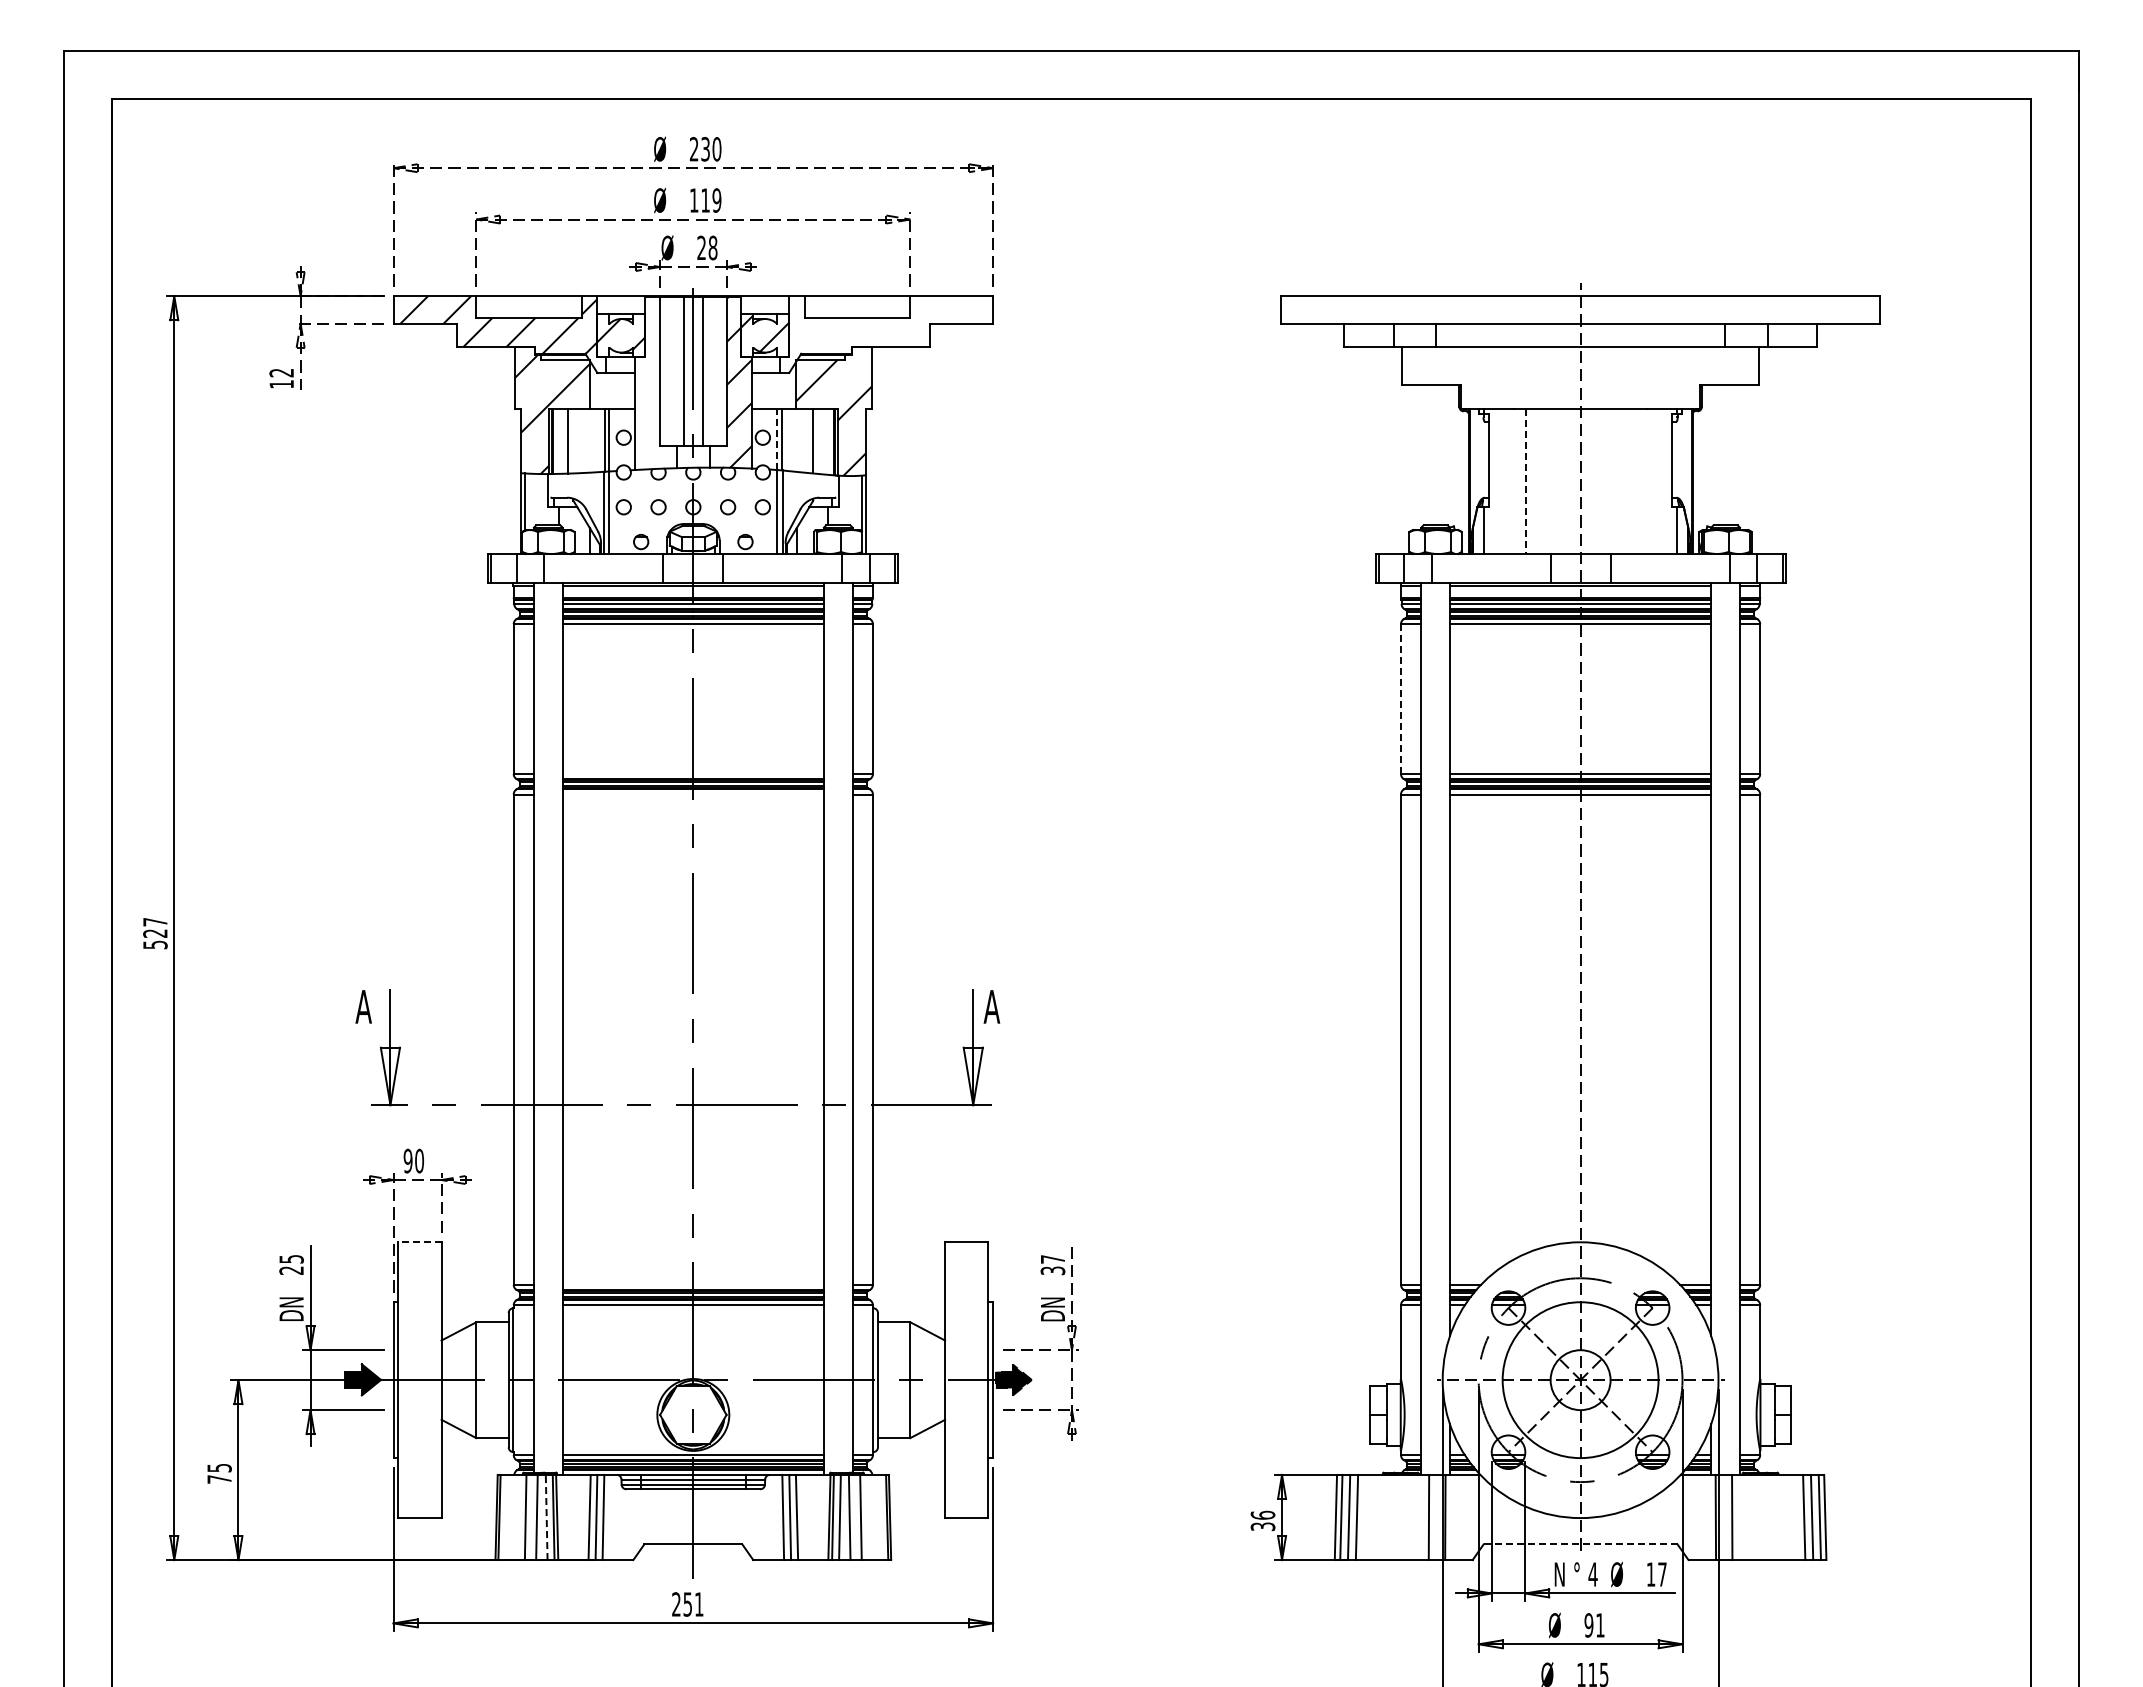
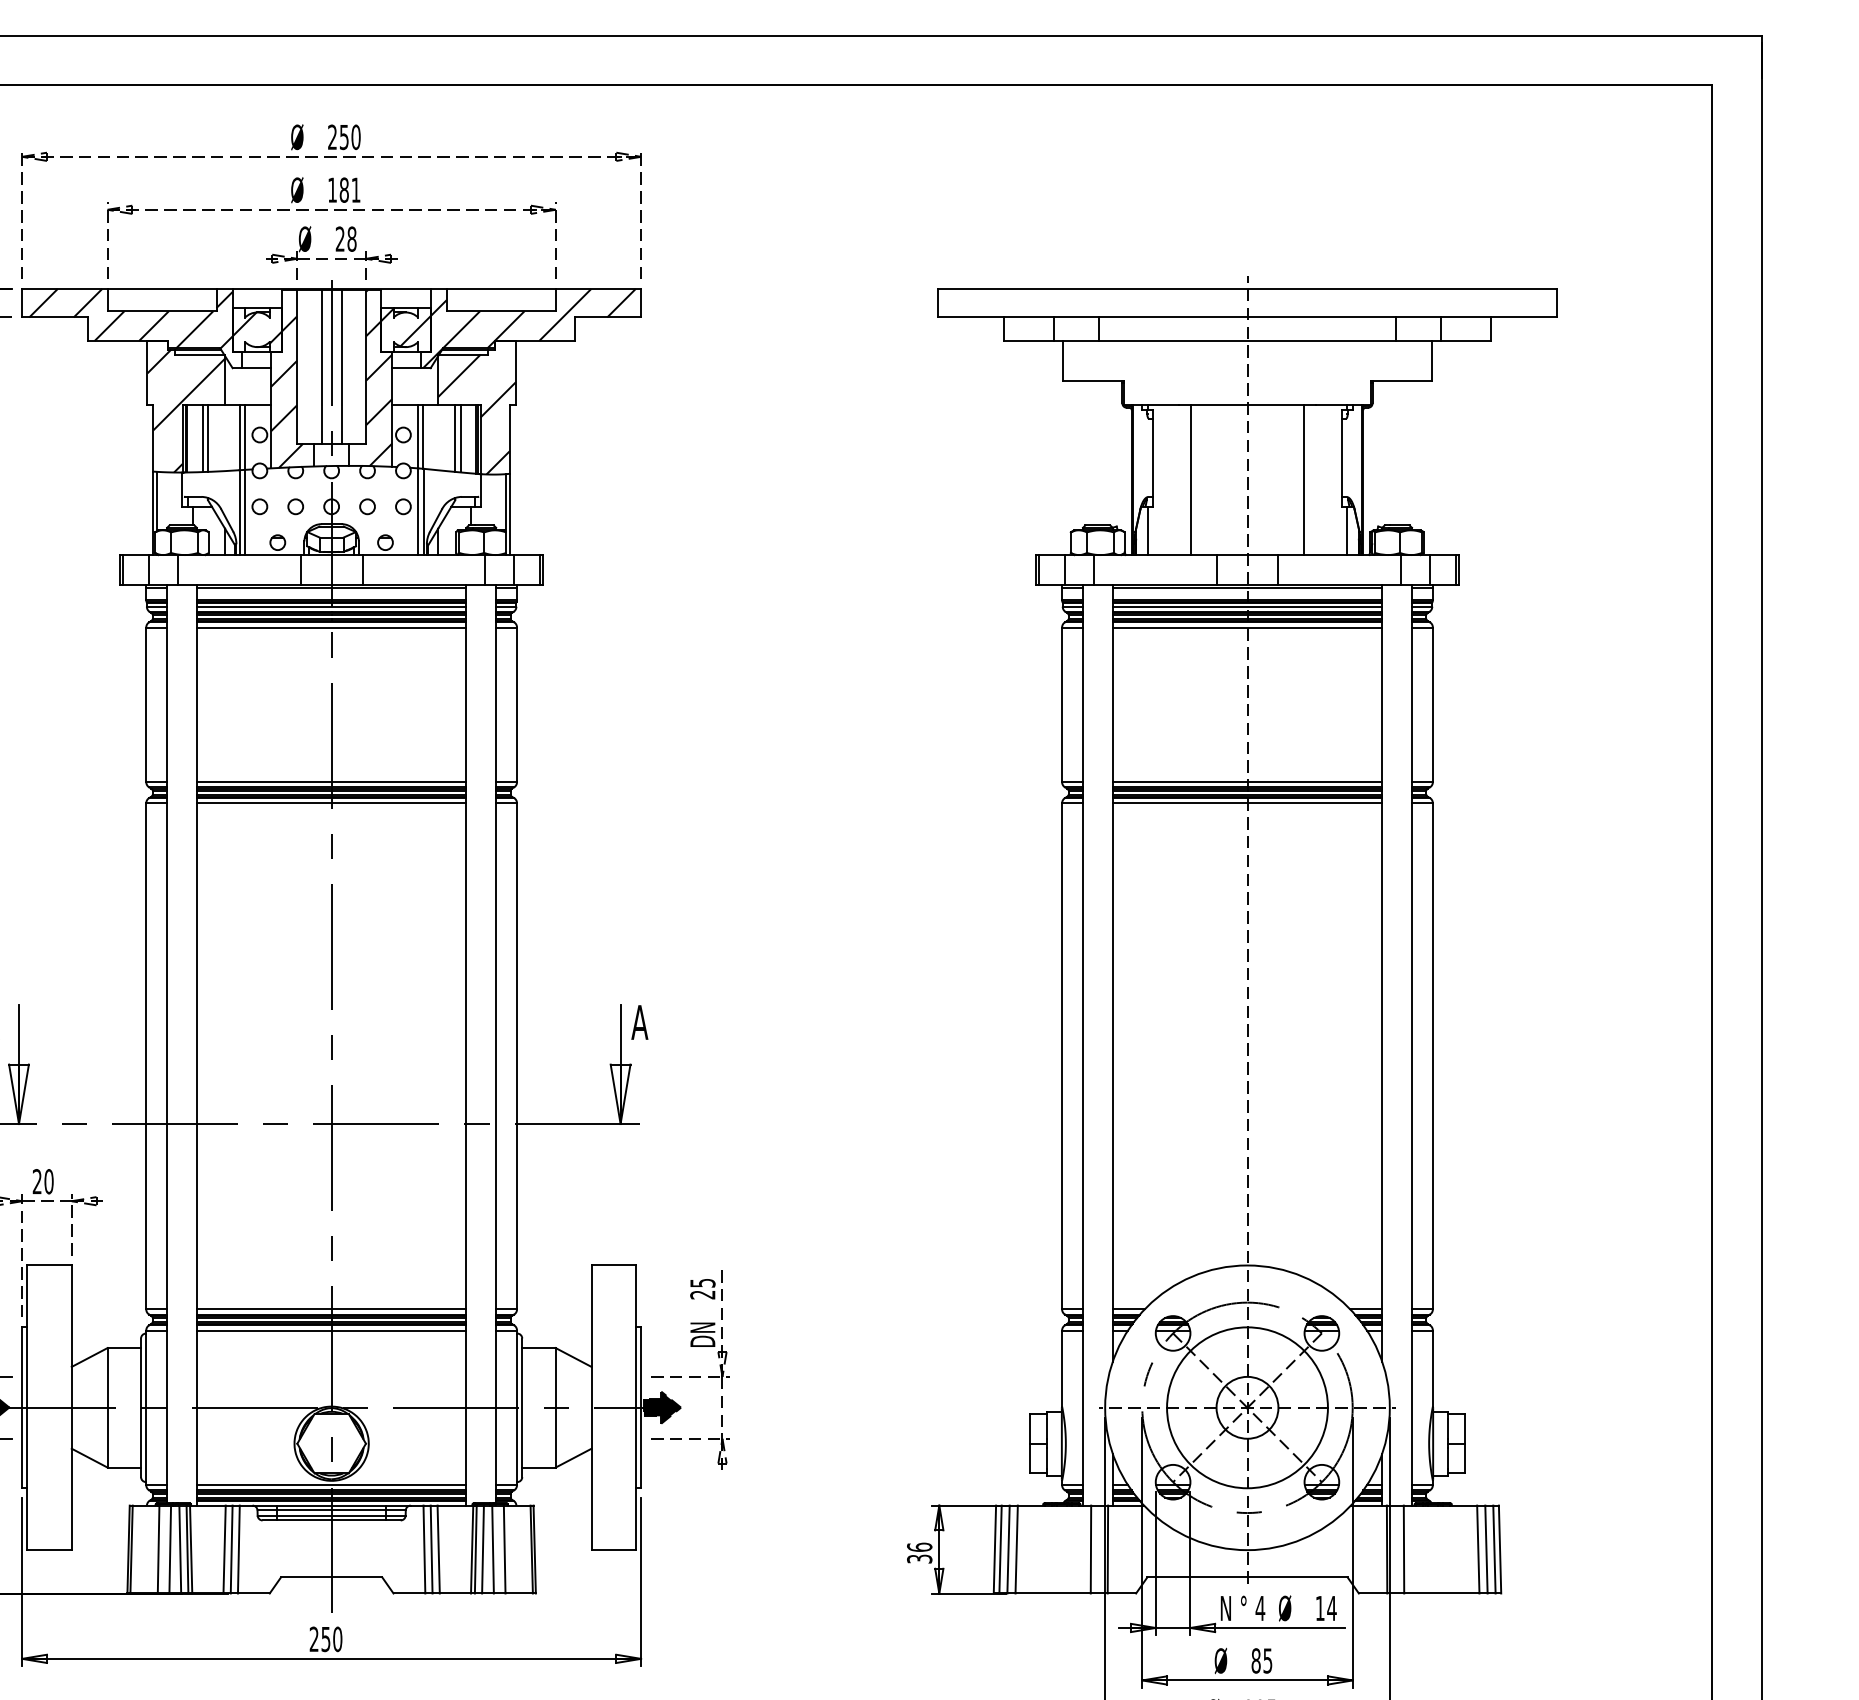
text: (705, 148) -> (344, 136), 230 -> 250
text: (711, 200) -> (350, 190), 119 -> 181
hatch: (884, 334) -> (528, 328), added
hatch: (649, 395) -> (286, 391), added
line: (777, 439) -> (418, 436), dashed -> solid
line: (573, 440) -> (207, 437), added
line: (818, 440) -> (460, 437), added
line: (1526, 481) -> (1191, 480), dashed -> solid
line: (1635, 481) -> (1304, 480), added
line: (1400, 699) -> (1061, 705), dashed -> solid
line: (692, 773) -> (330, 781), added
line: (692, 794) -> (330, 803), added
text: (407, 1161) -> (36, 1182), 90 -> 20
line: (419, 1242) -> (49, 1265), dashed -> solid
text: (1053, 1265) -> (703, 1289), 37 -> 25
line: (692, 1284) -> (330, 1309), added
line: (546, 1517) -> (180, 1549), dashed -> solid
line: (1580, 1544) -> (1247, 1577), dashed -> solid
text: (1662, 1574) -> (1332, 1608), 17 -> 14
text: (698, 1604) -> (336, 1639), 251 -> 250
text: (1594, 1625) -> (1261, 1661), 91 -> 85

